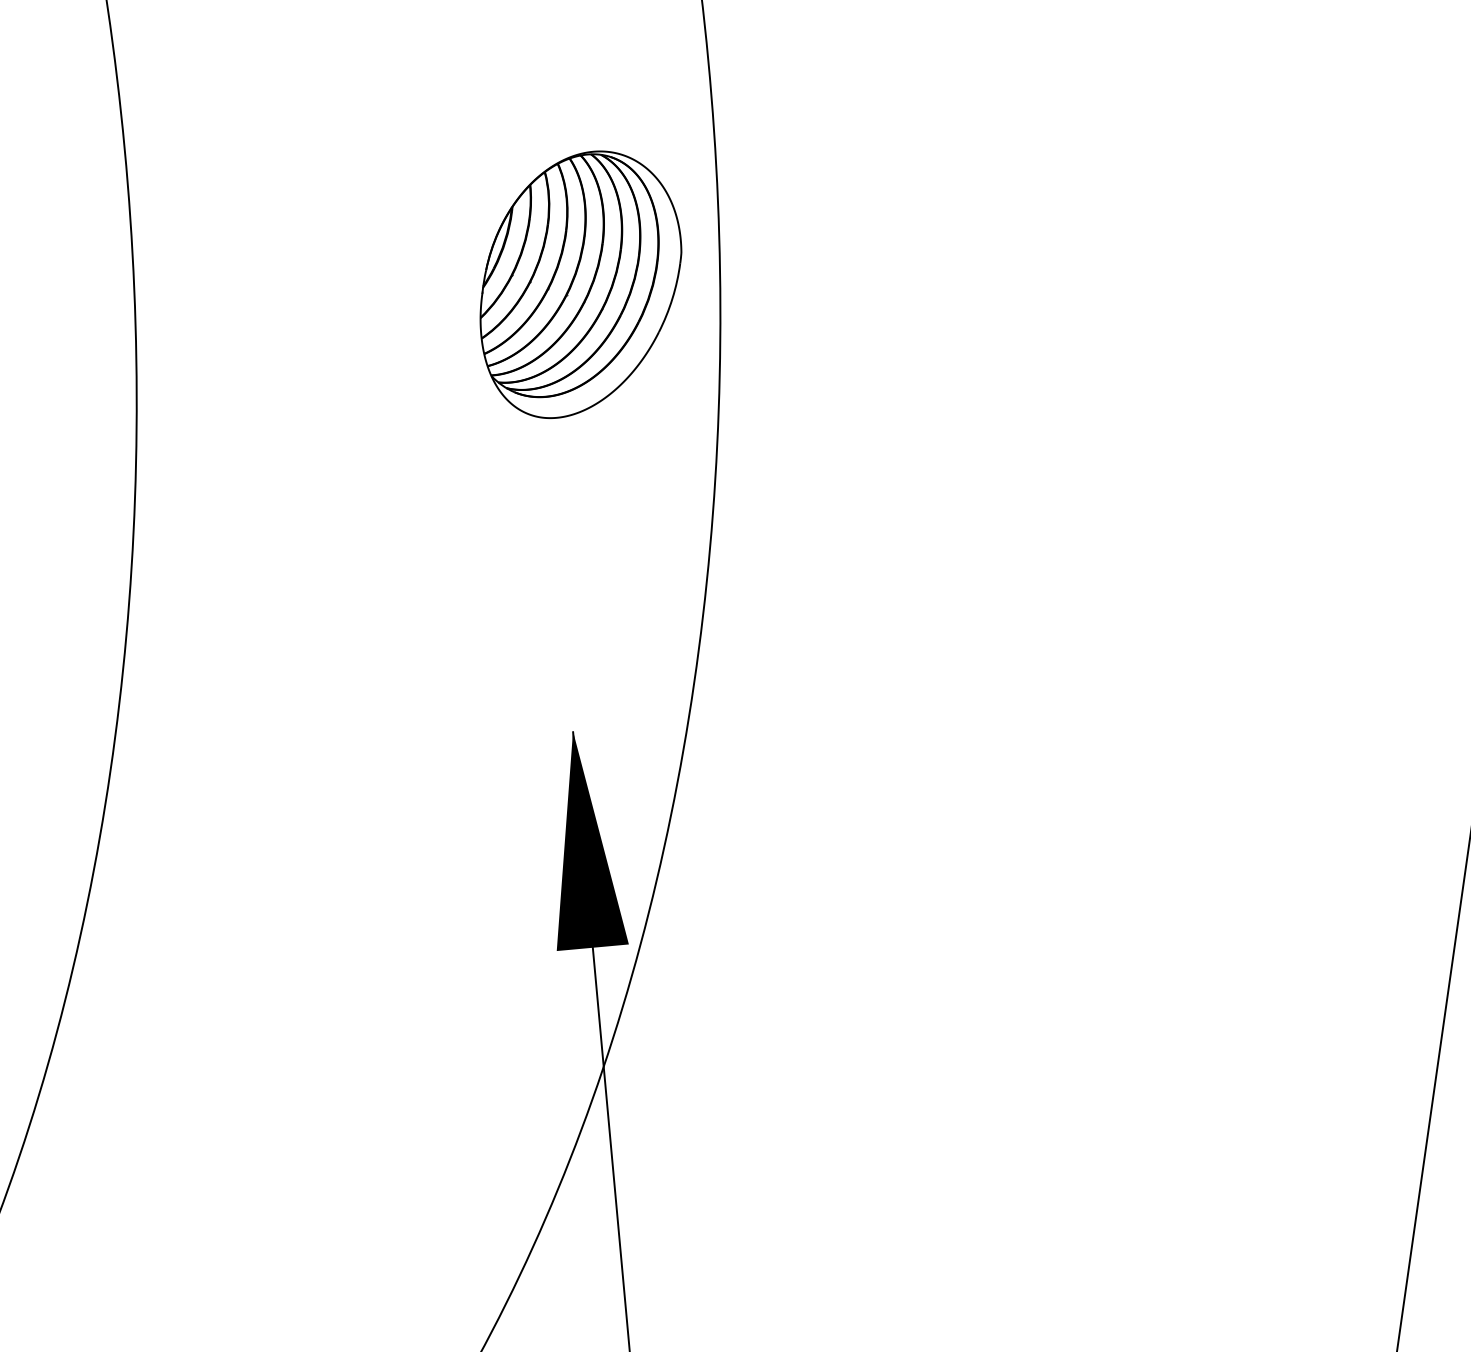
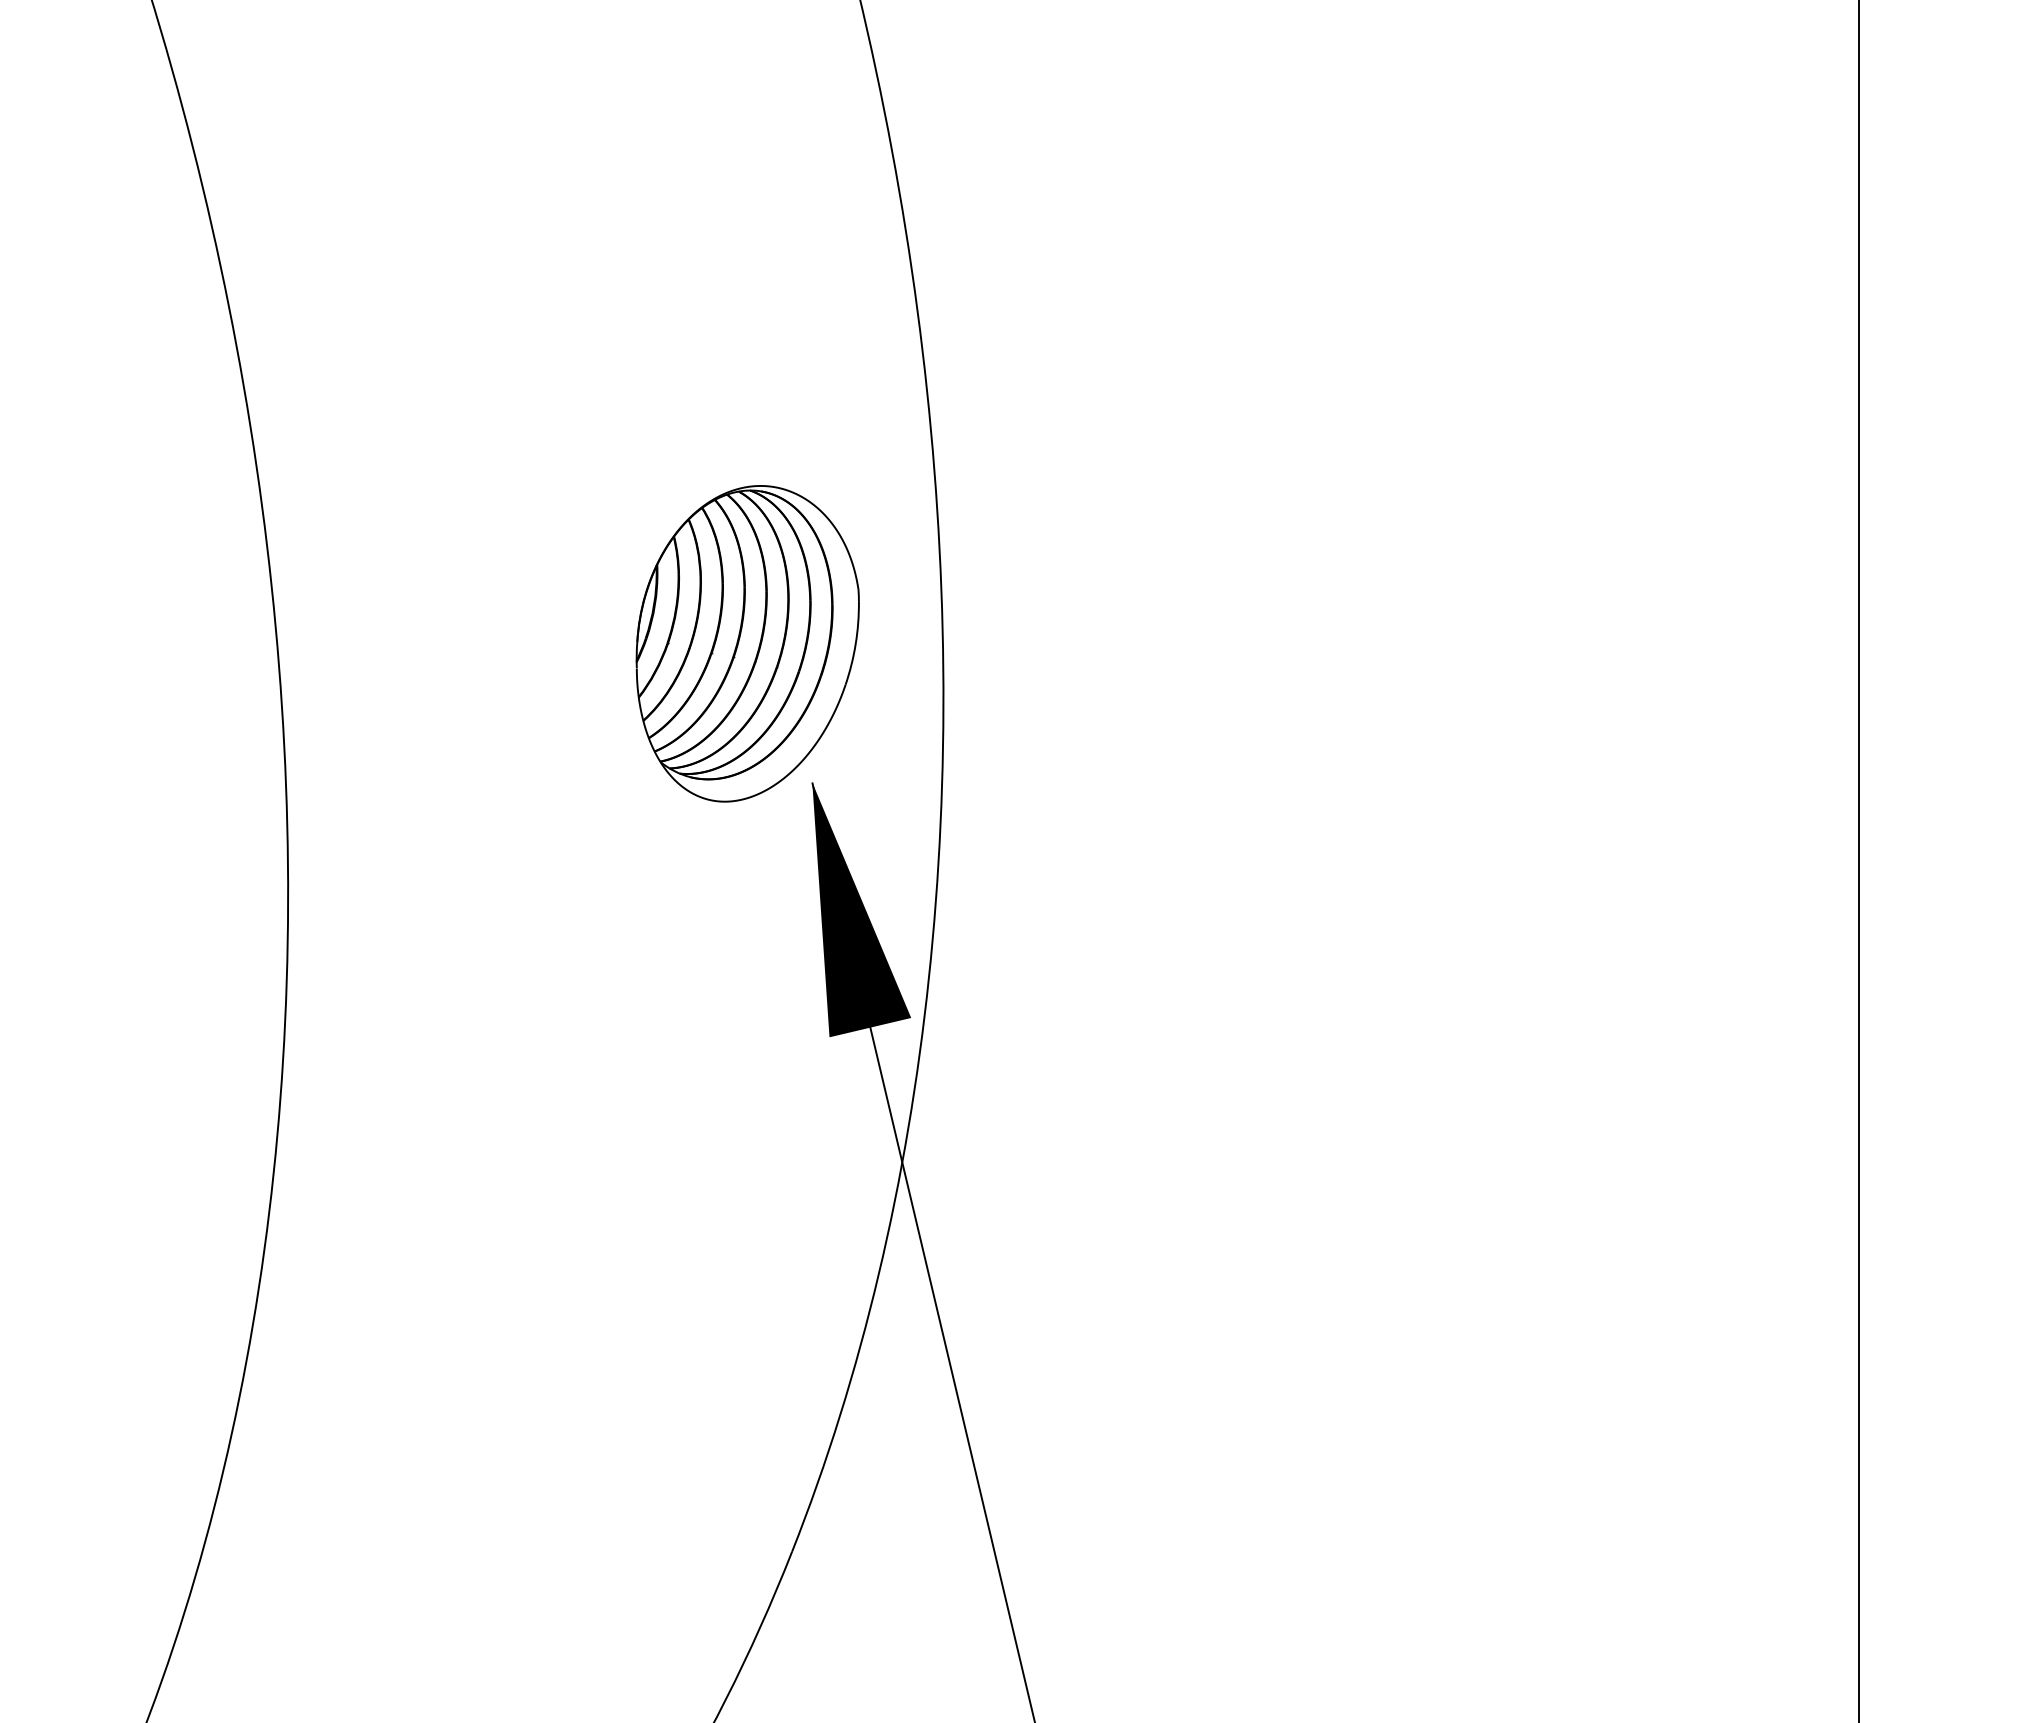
part: (580, 285) -> (747, 643), moved

